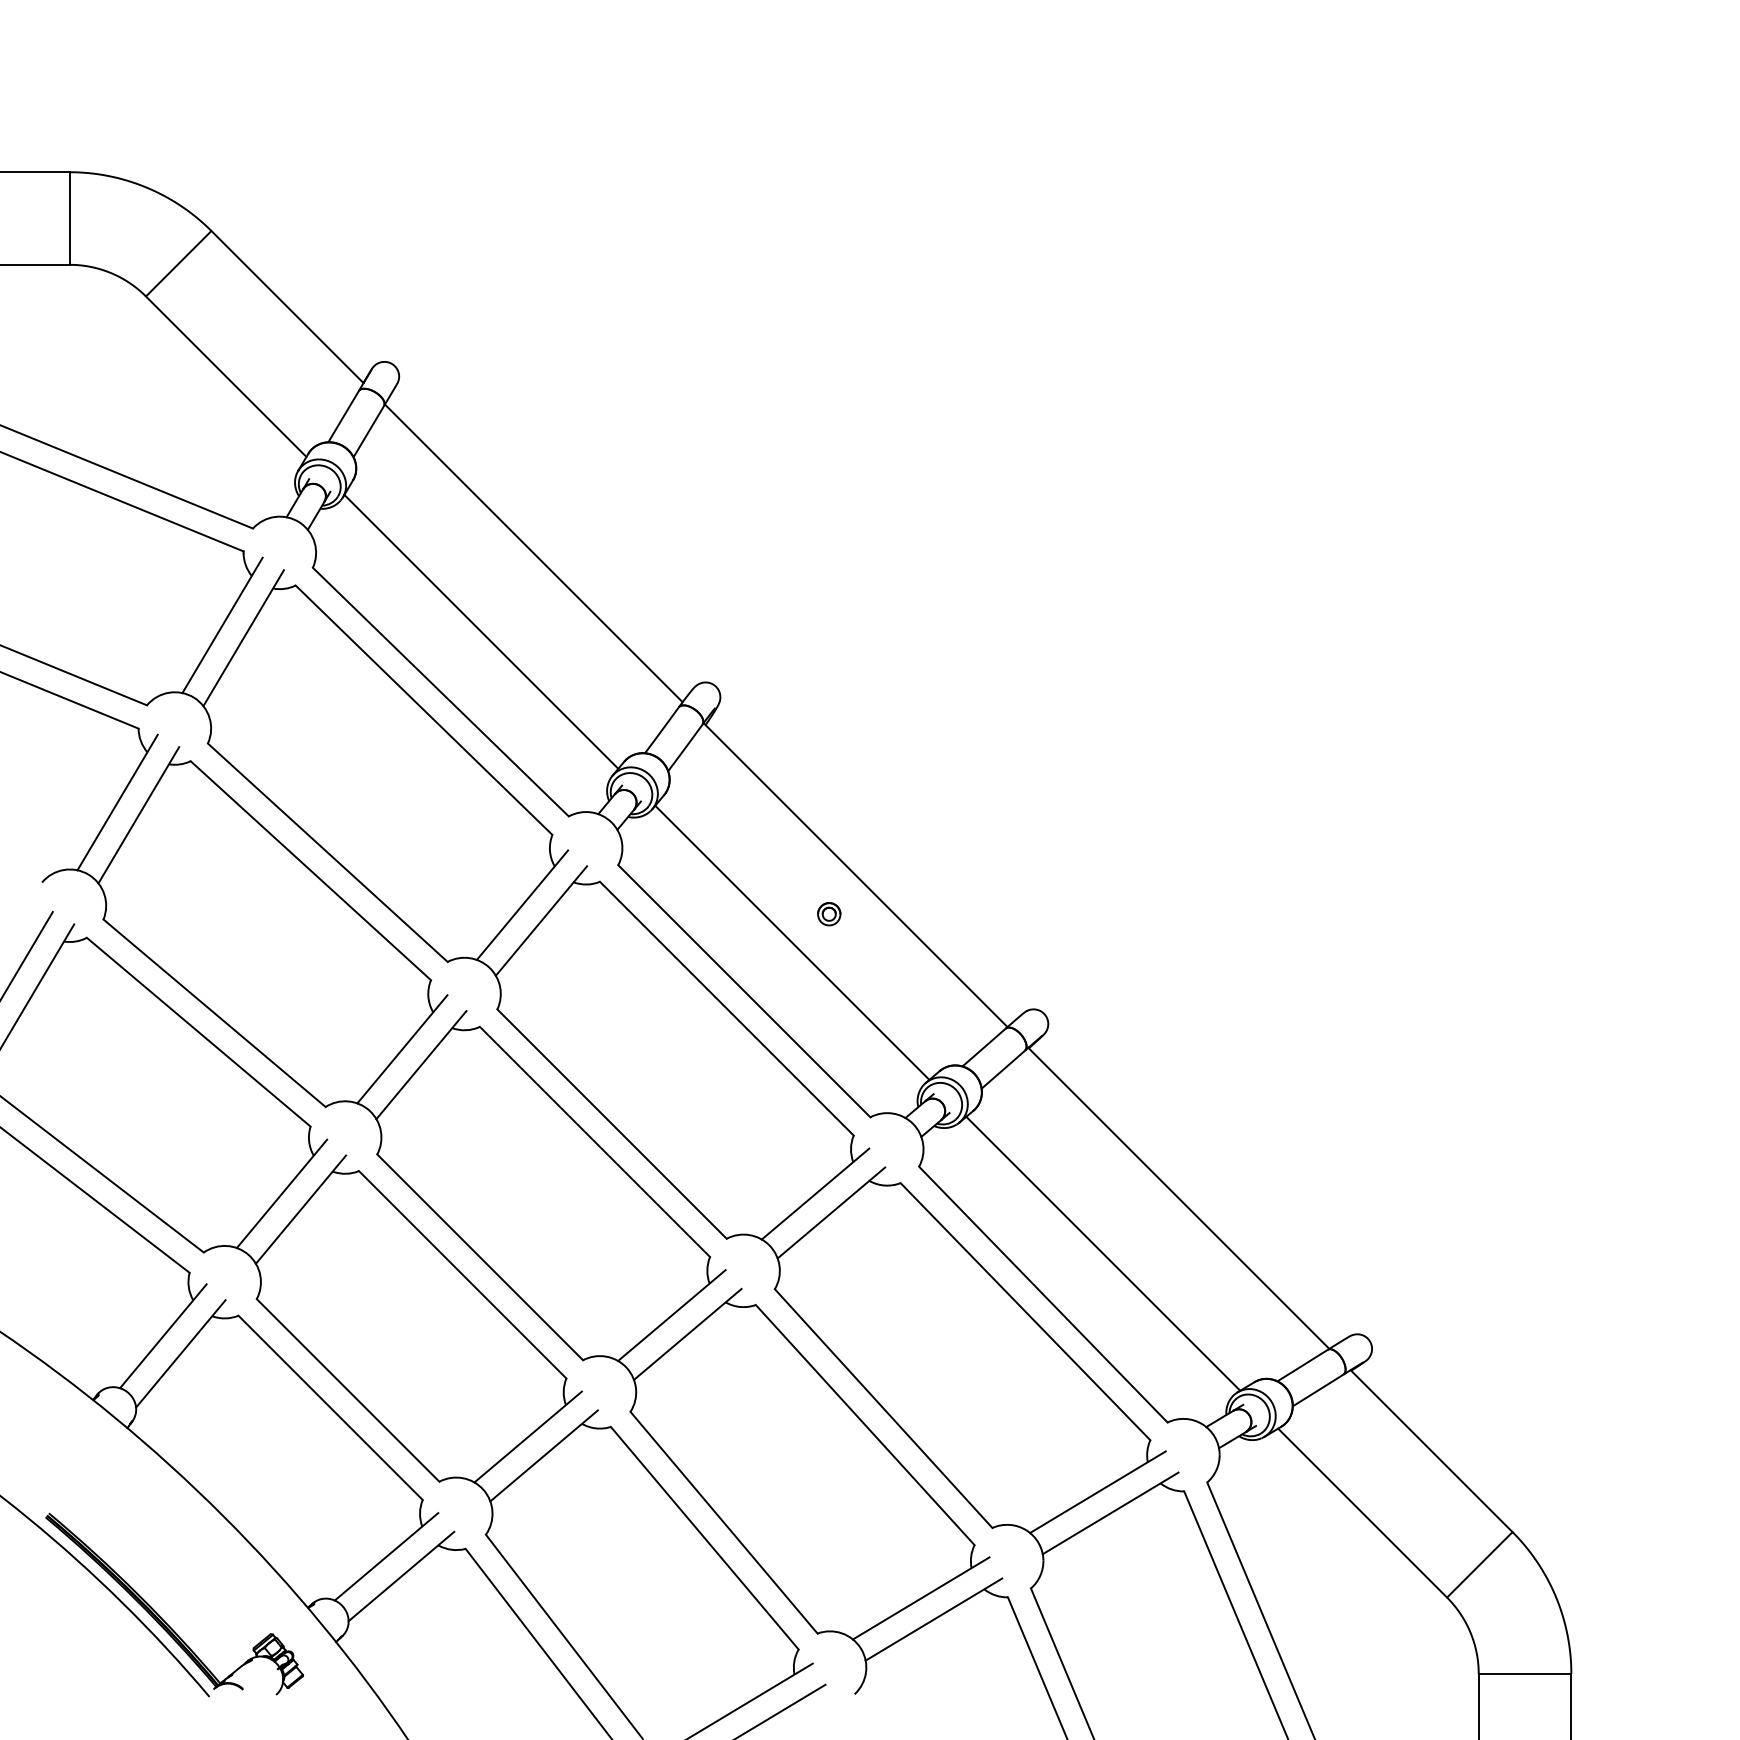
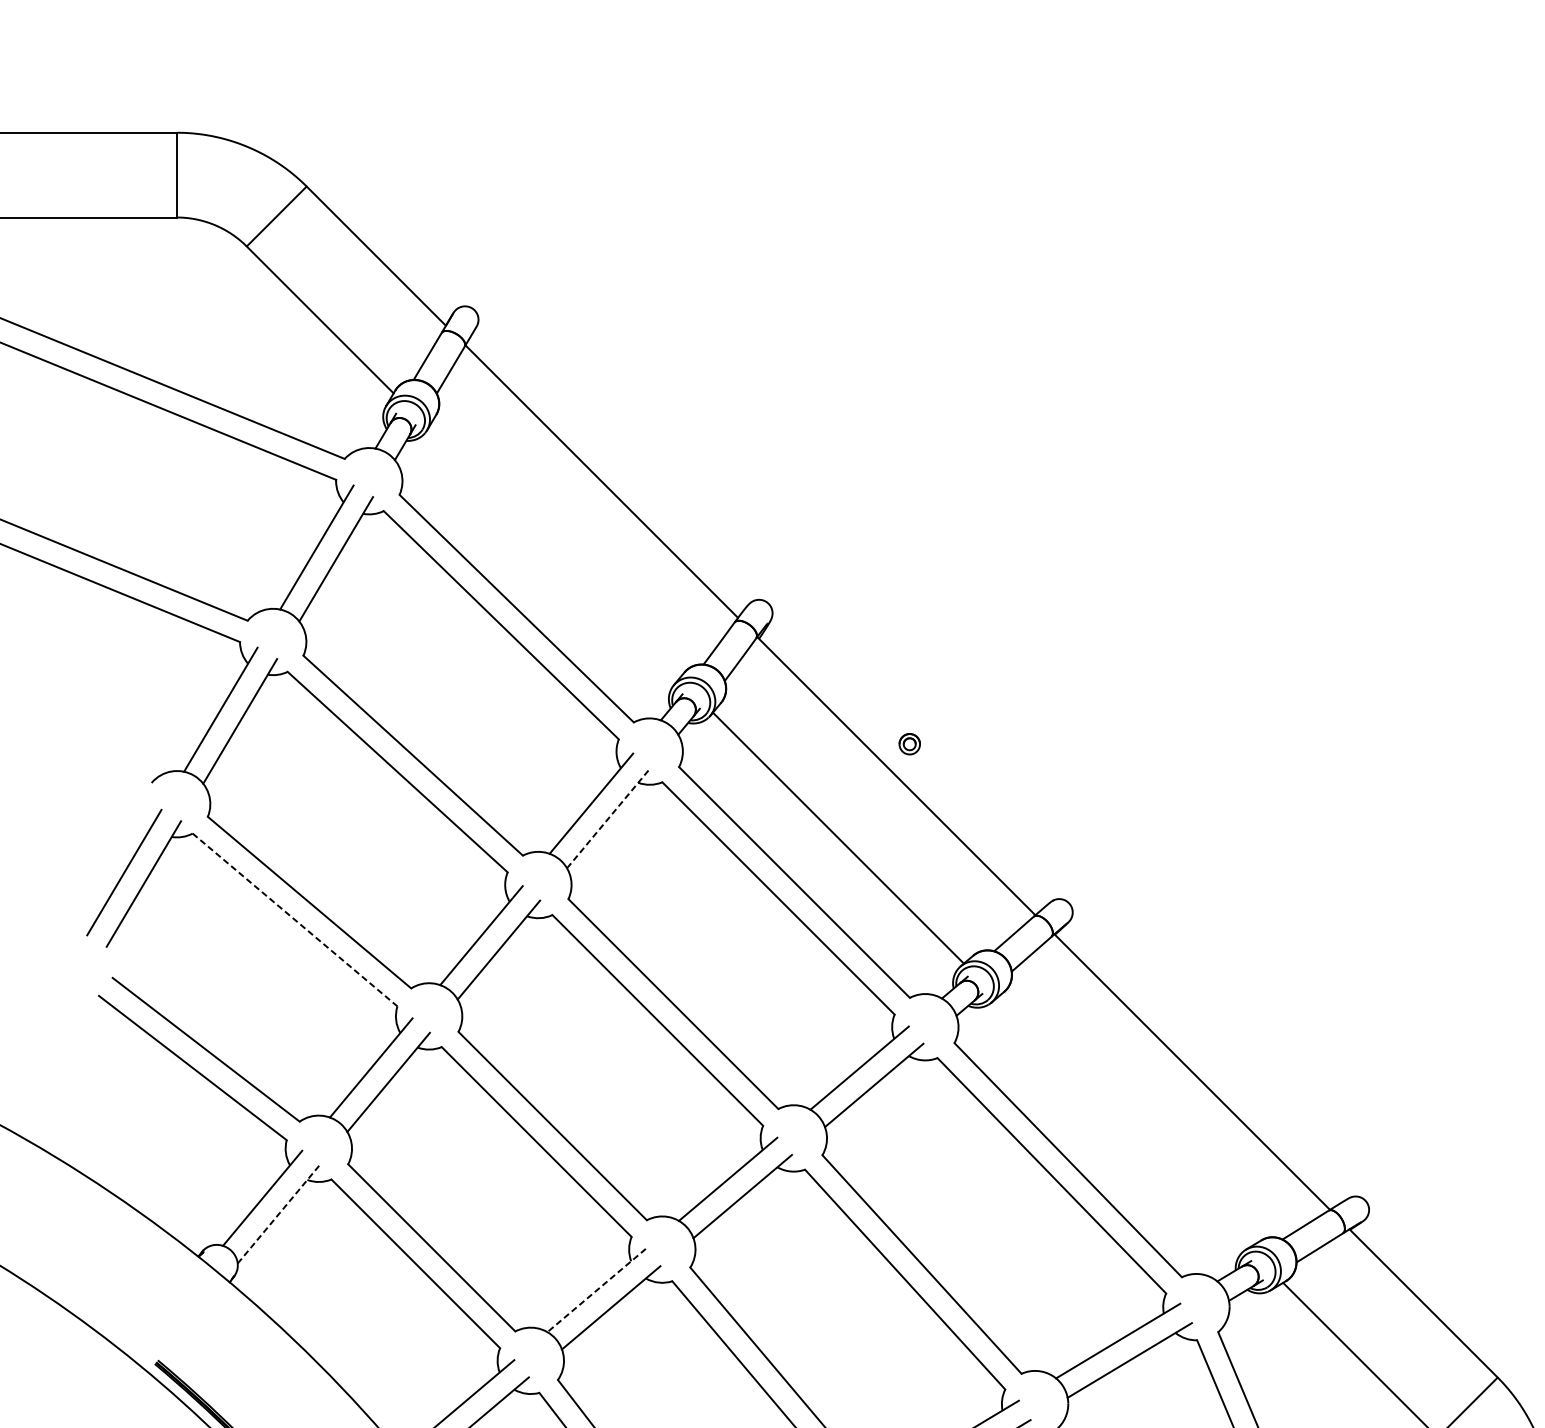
line: (481, 631) -> (553, 553), removed
part: (829, 914) -> (909, 744), moved
line: (541, 920) -> (608, 817), solid -> dashed
line: (199, 1032) -> (295, 920), solid -> dashed
line: (1103, 1253) -> (1123, 1122), removed
line: (180, 1353) -> (278, 1214), solid -> dashed
line: (527, 1437) -> (596, 1290), solid -> dashed

